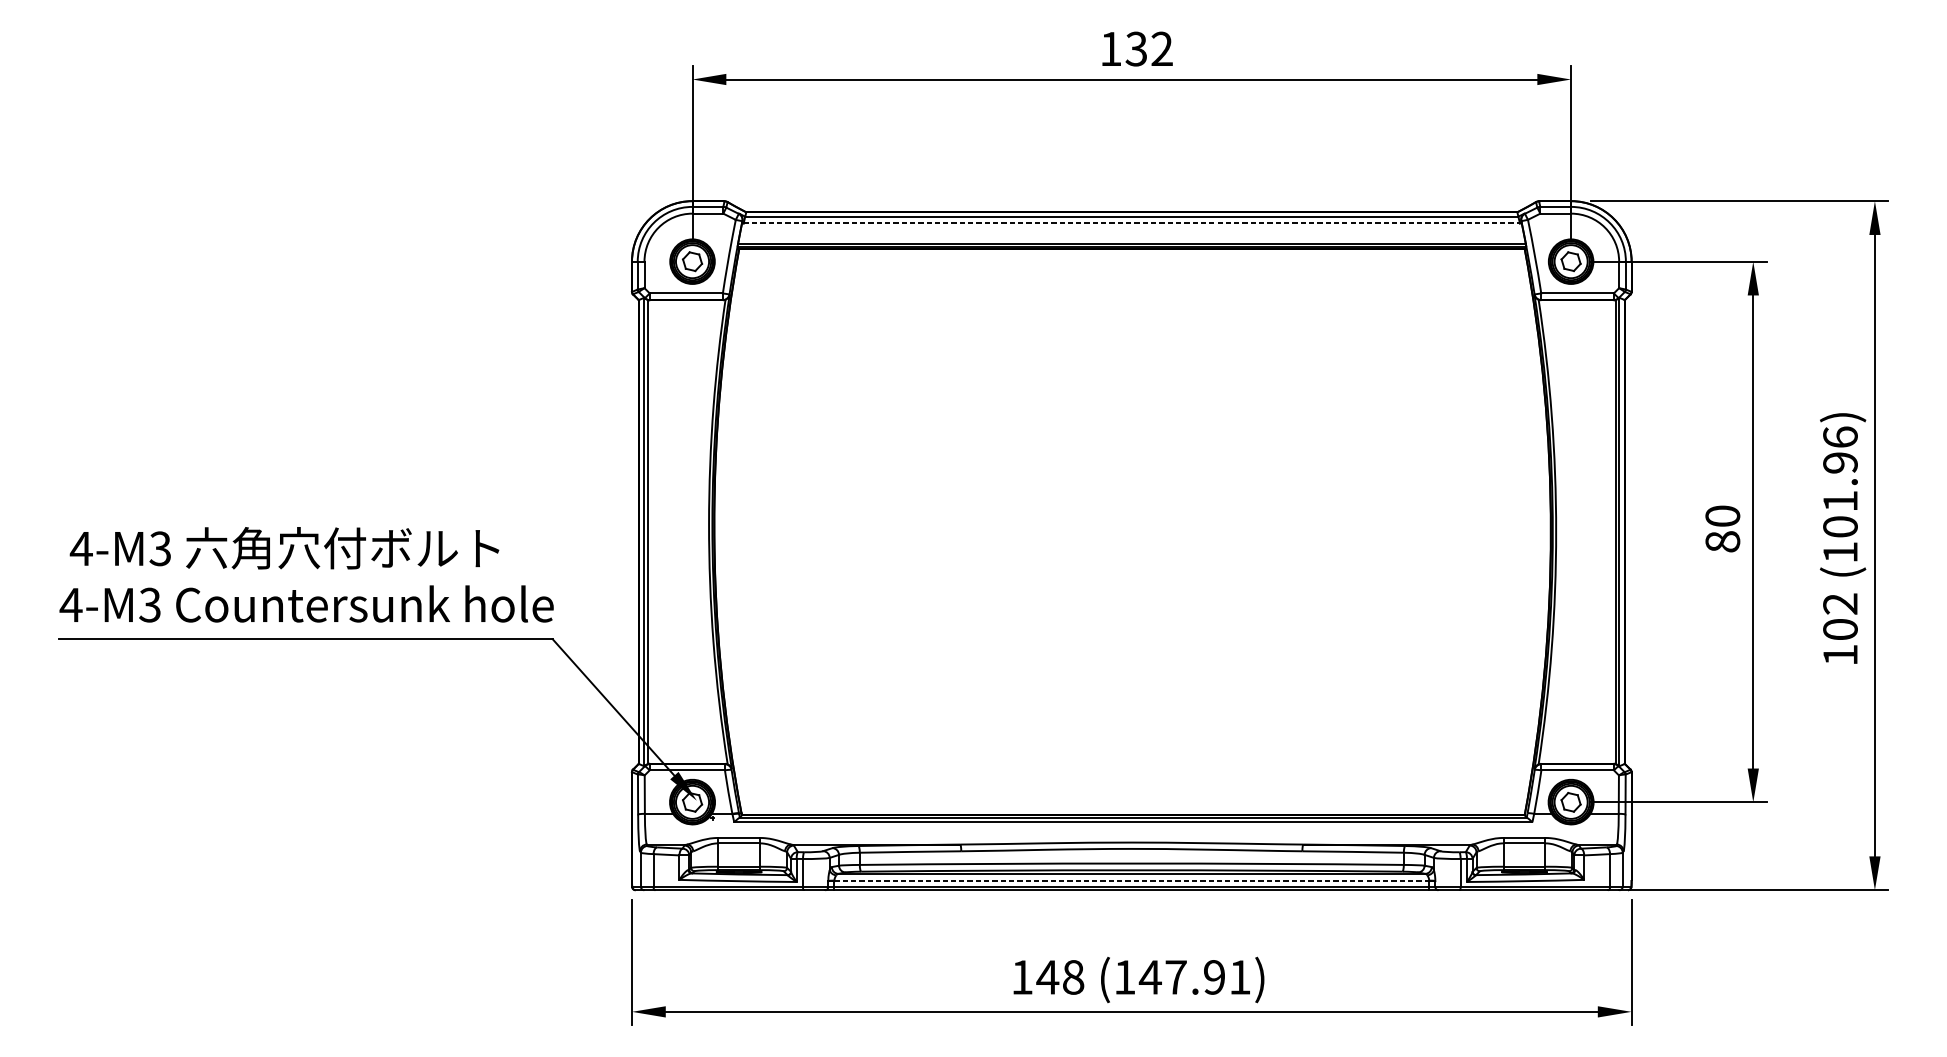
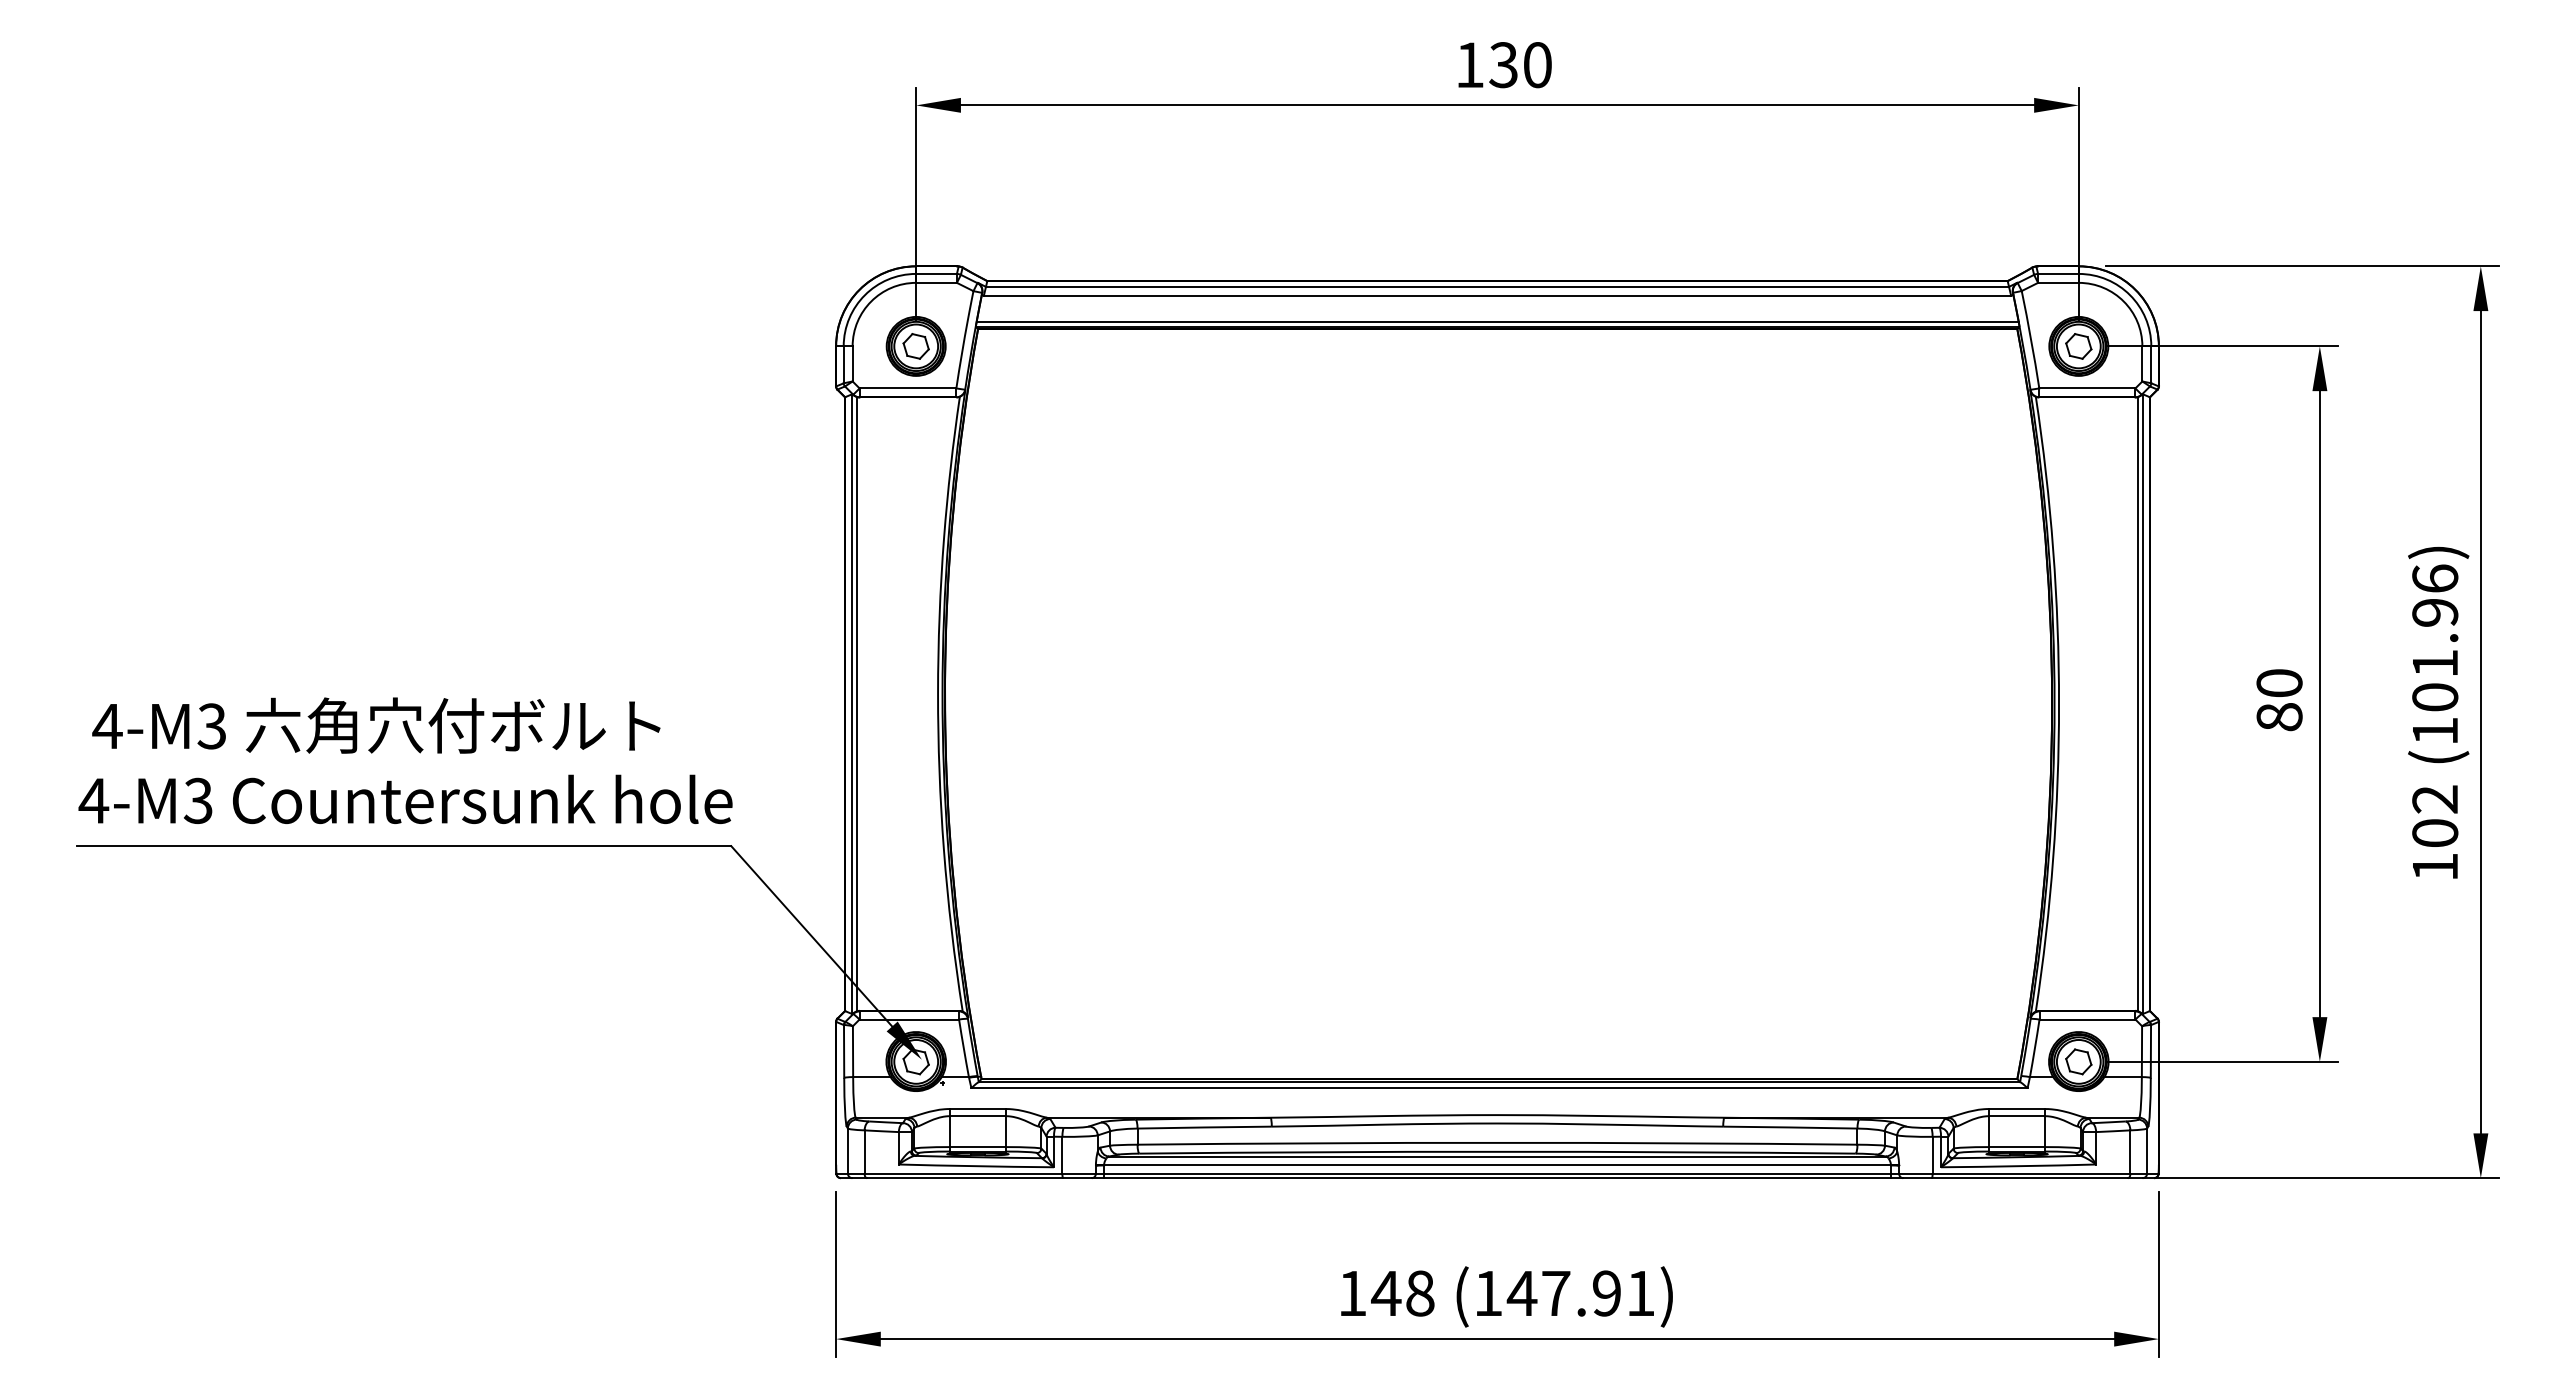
text: (1162, 49) -> (1537, 65), 132 -> 130
line: (1131, 223) -> (1497, 295), dashed -> solid
line: (1132, 880) -> (1498, 1165), dashed -> solid

